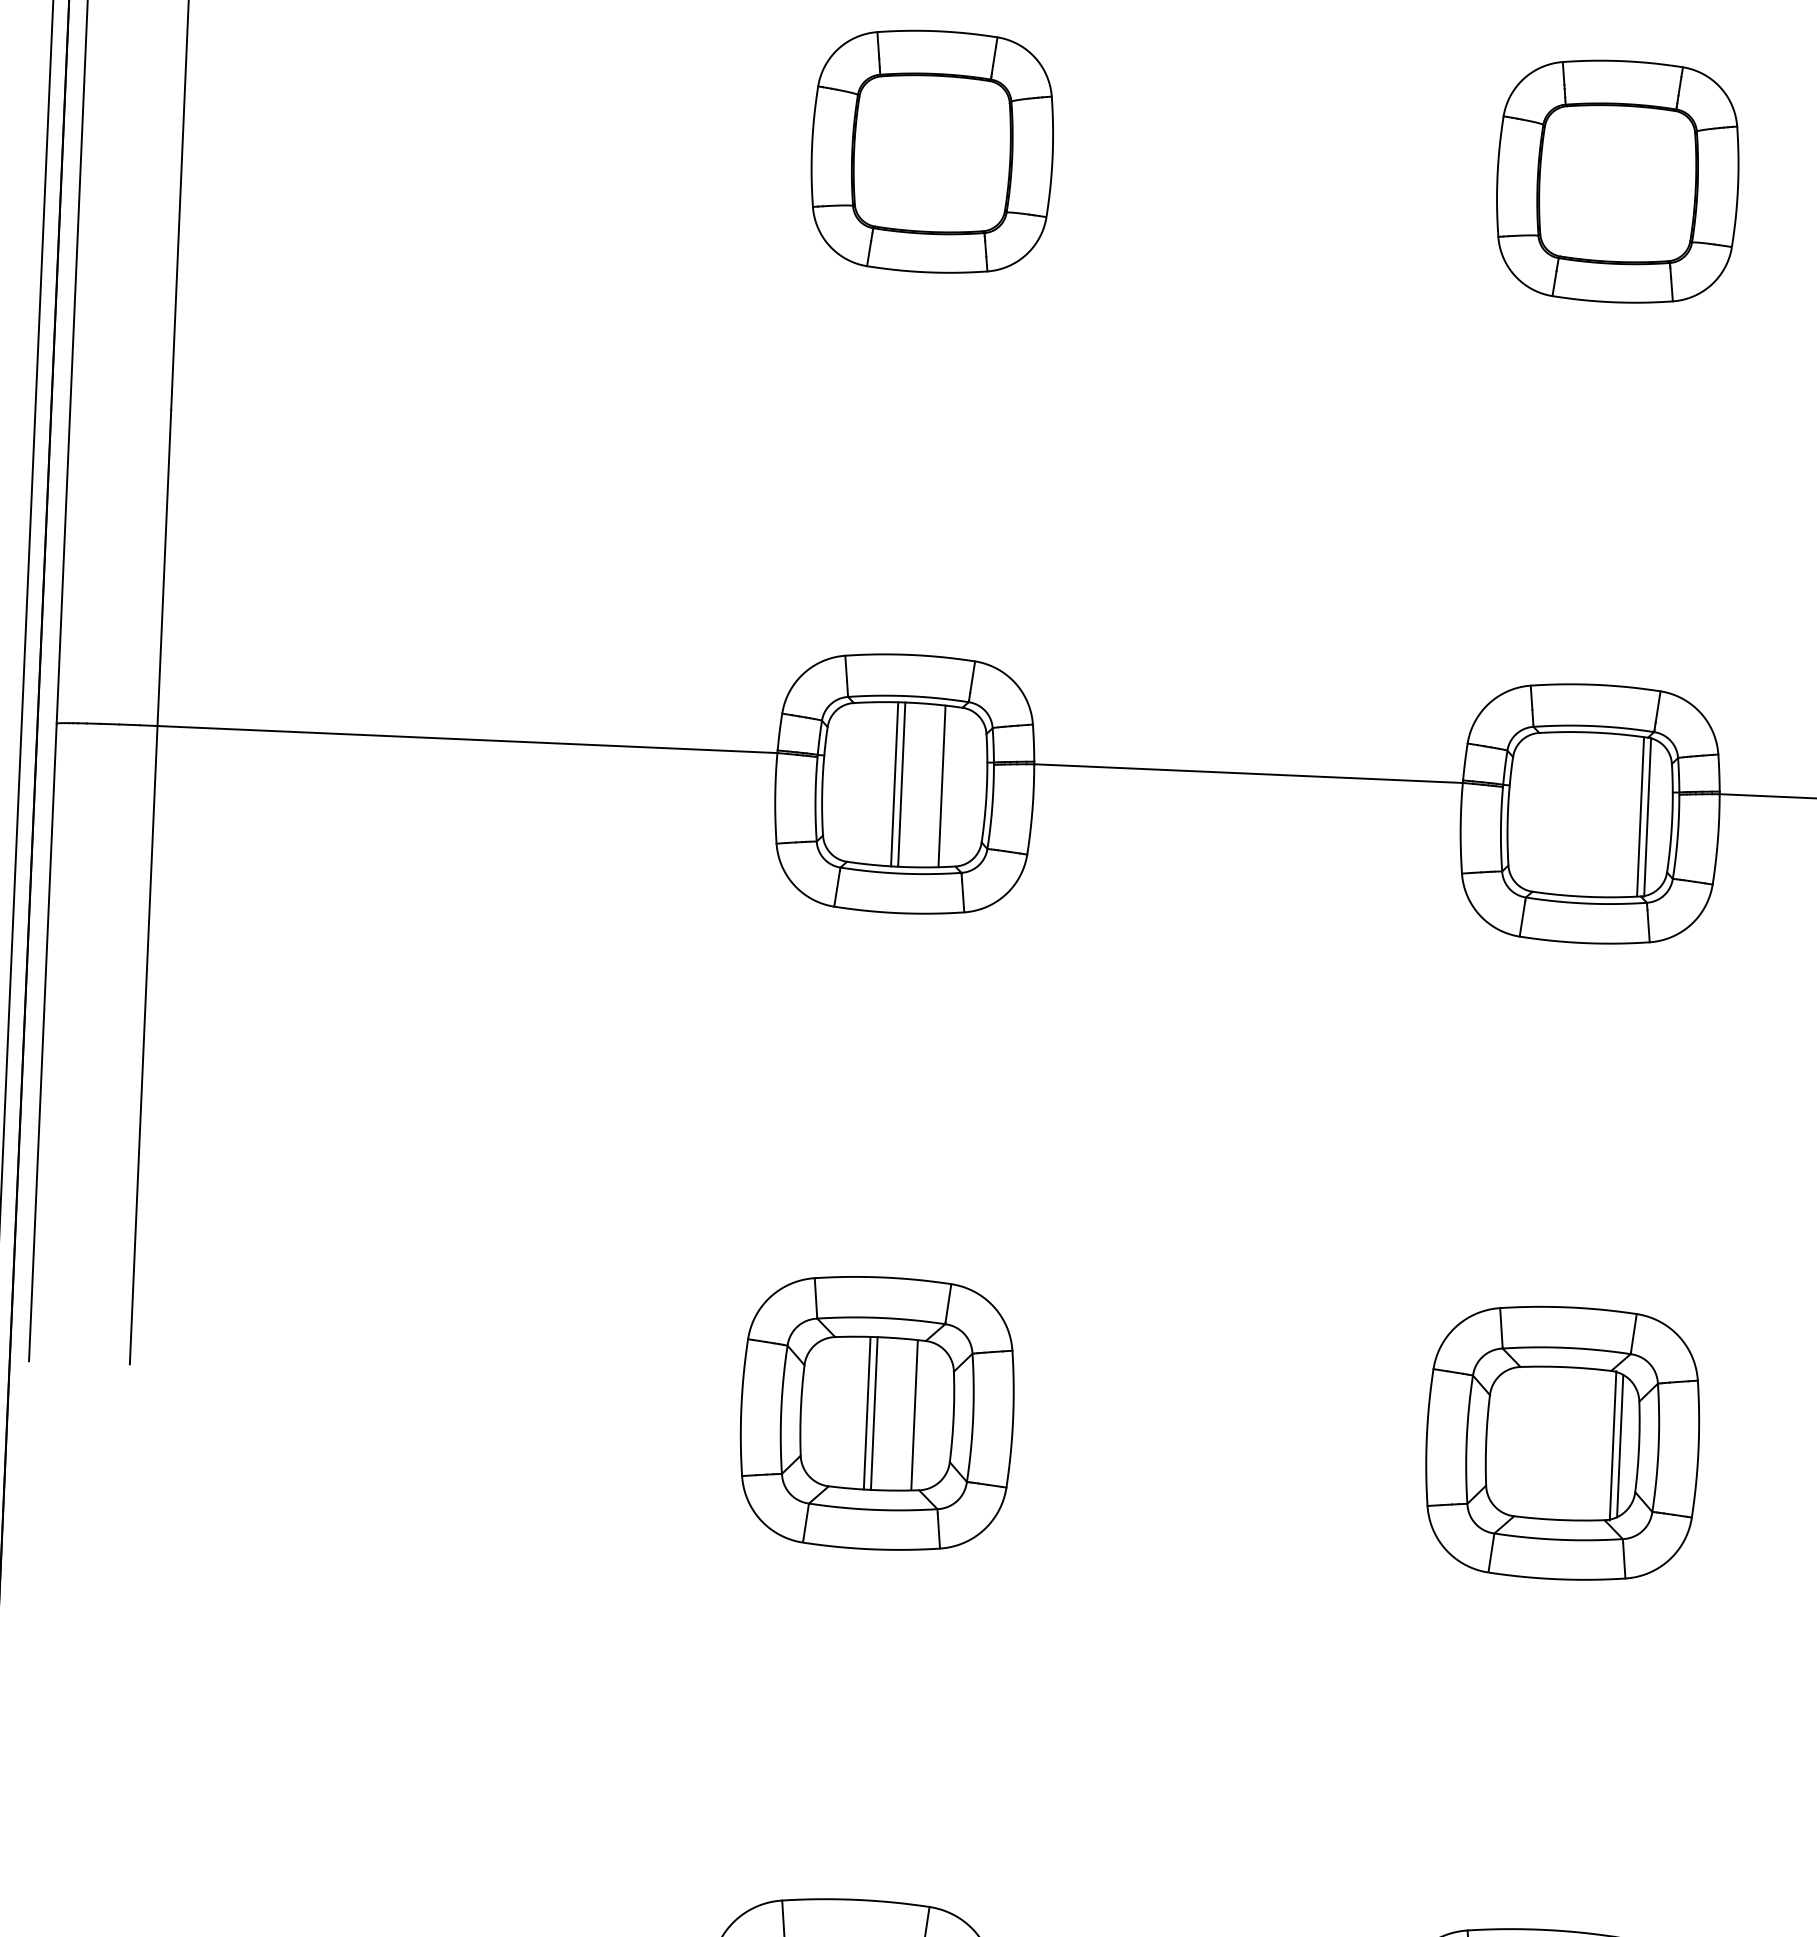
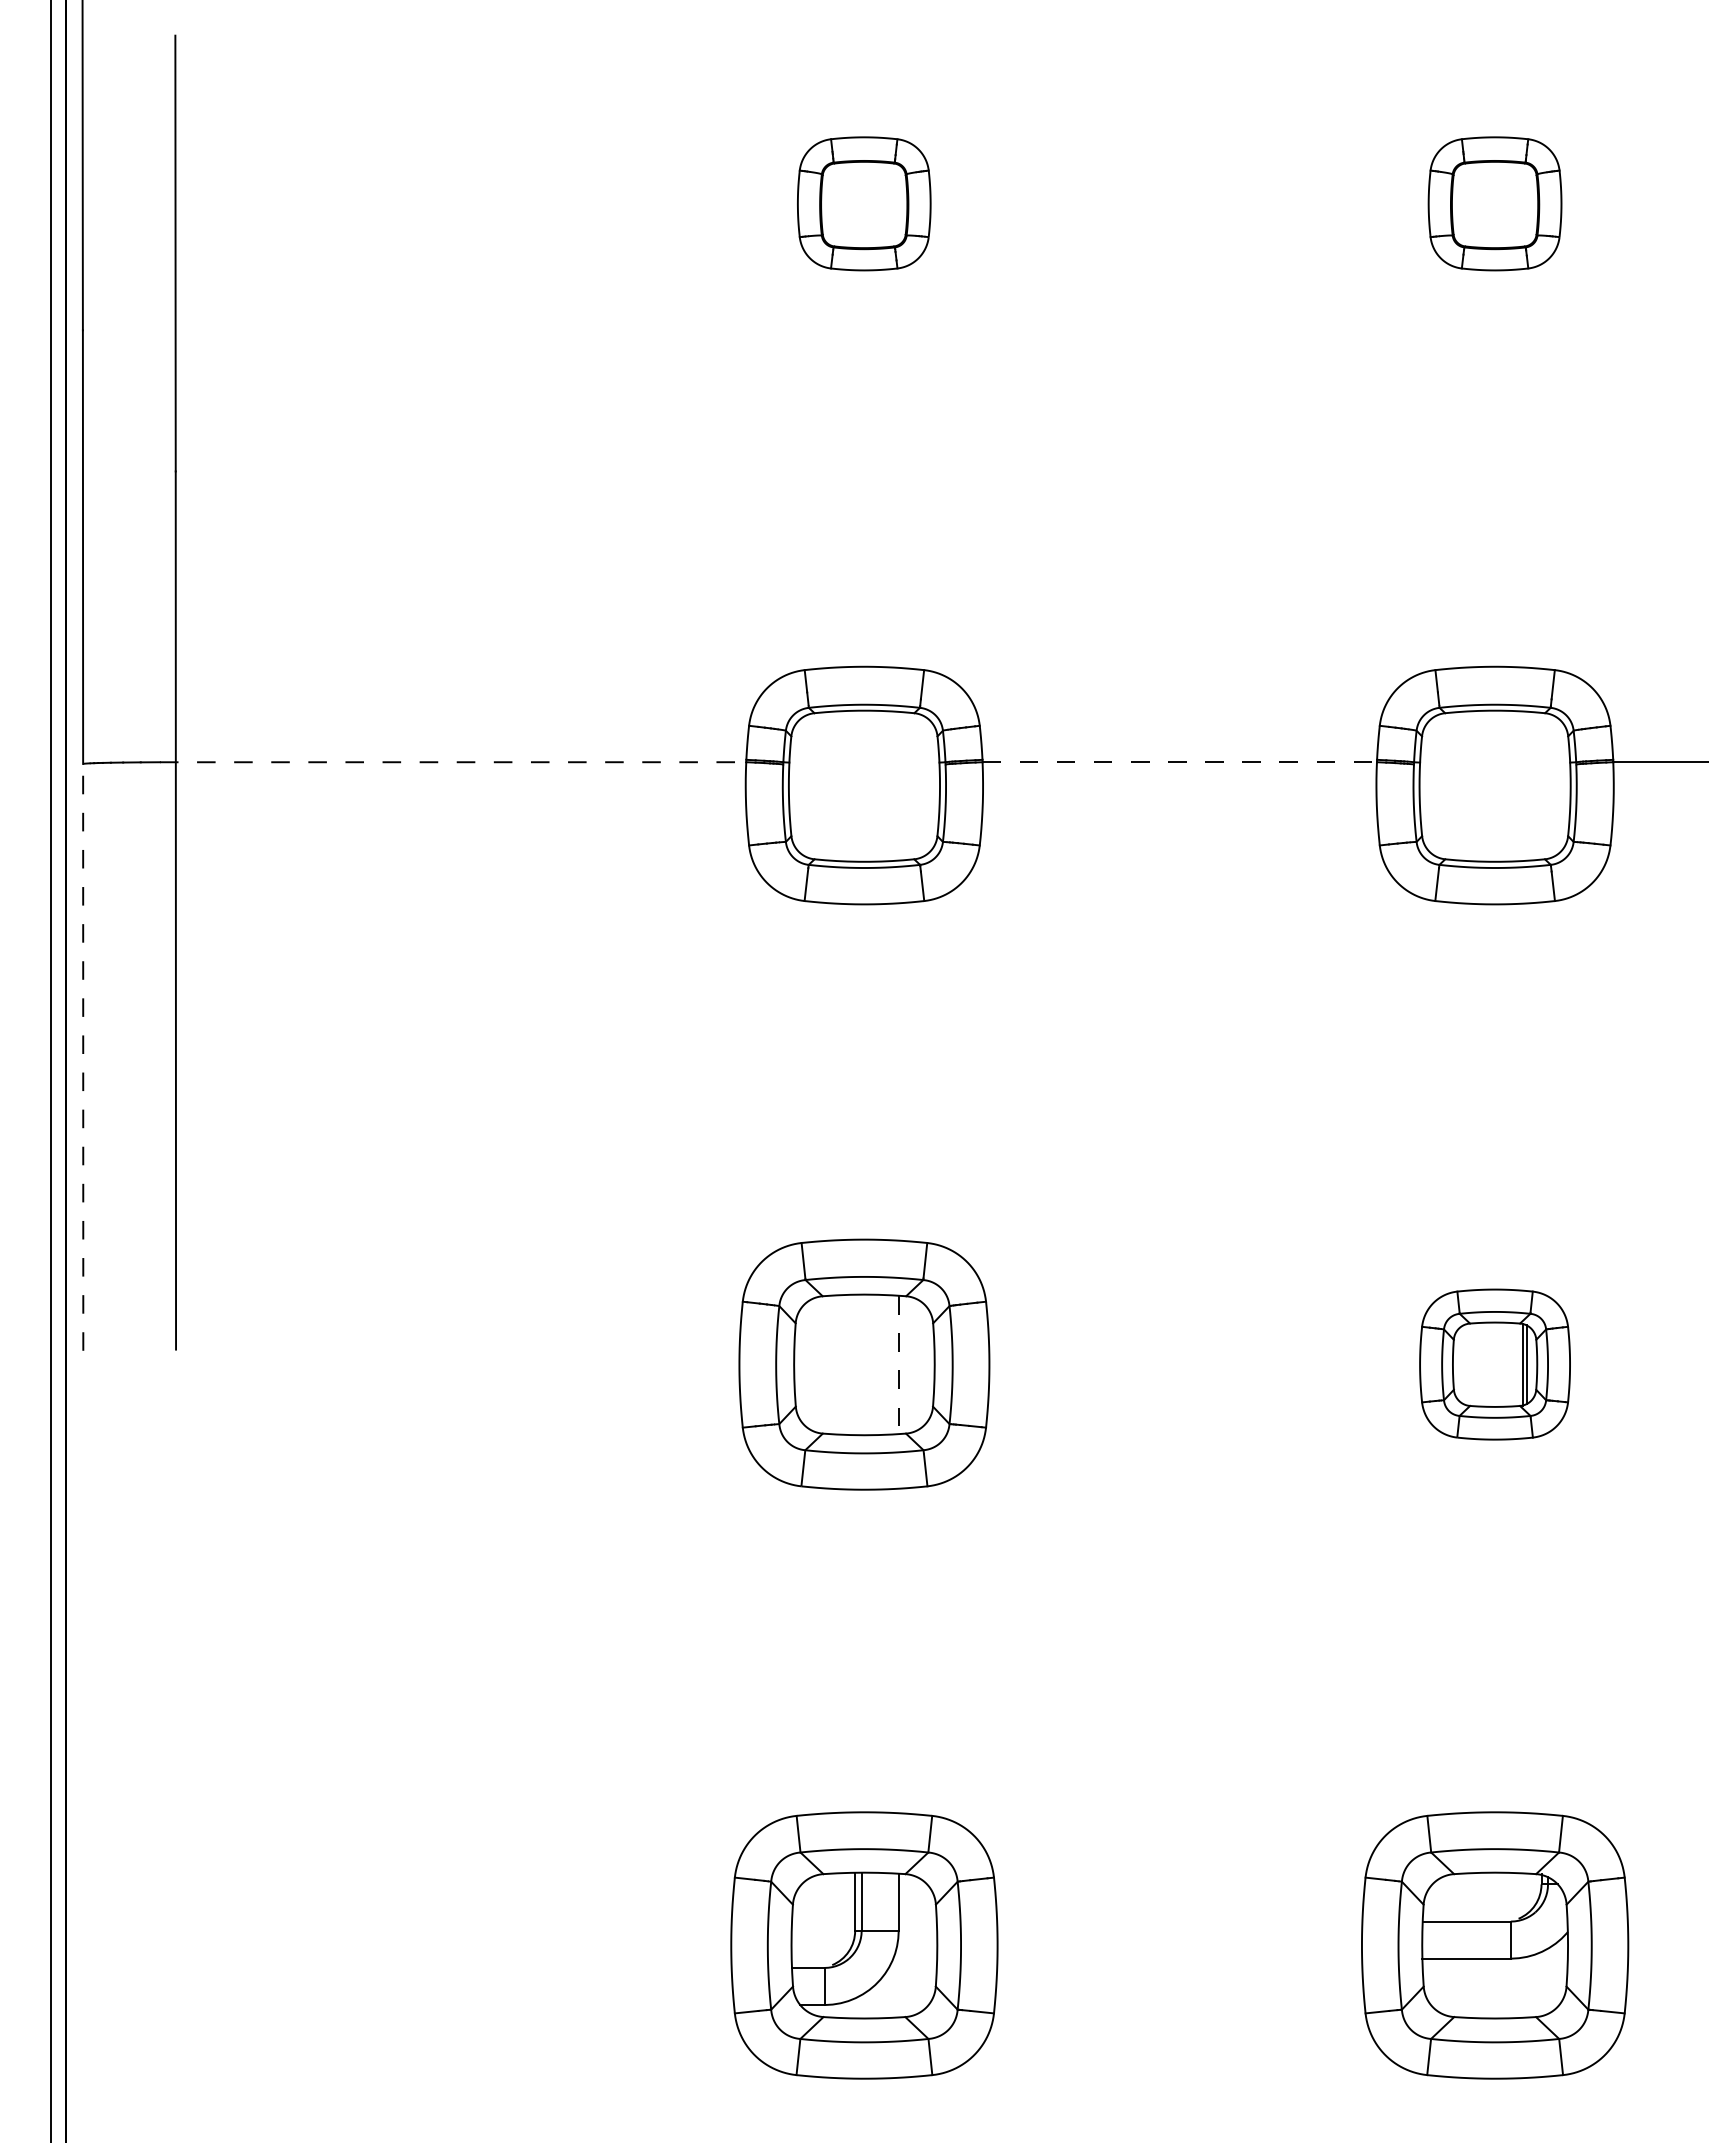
part: (931, 151) -> (863, 203), size x0.6
part: (1617, 181) -> (1494, 203), size x0.6
line: (459, 739) -> (453, 762), solid -> dashed
line: (1249, 773) -> (1180, 762), solid -> dashed
line: (895, 783) -> (855, 785), removed
line: (901, 783) -> (861, 785), removed
line: (941, 785) -> (898, 785), removed
line: (1640, 817) -> (1541, 786), removed
line: (1648, 817) -> (1548, 786), removed
line: (43, 1041) -> (83, 1056), solid -> dashed
line: (867, 1412) -> (855, 1364), removed
line: (874, 1413) -> (861, 1364), removed
line: (914, 1414) -> (898, 1364), solid -> dashed
part: (1562, 1443) -> (1494, 1364), size x0.6

